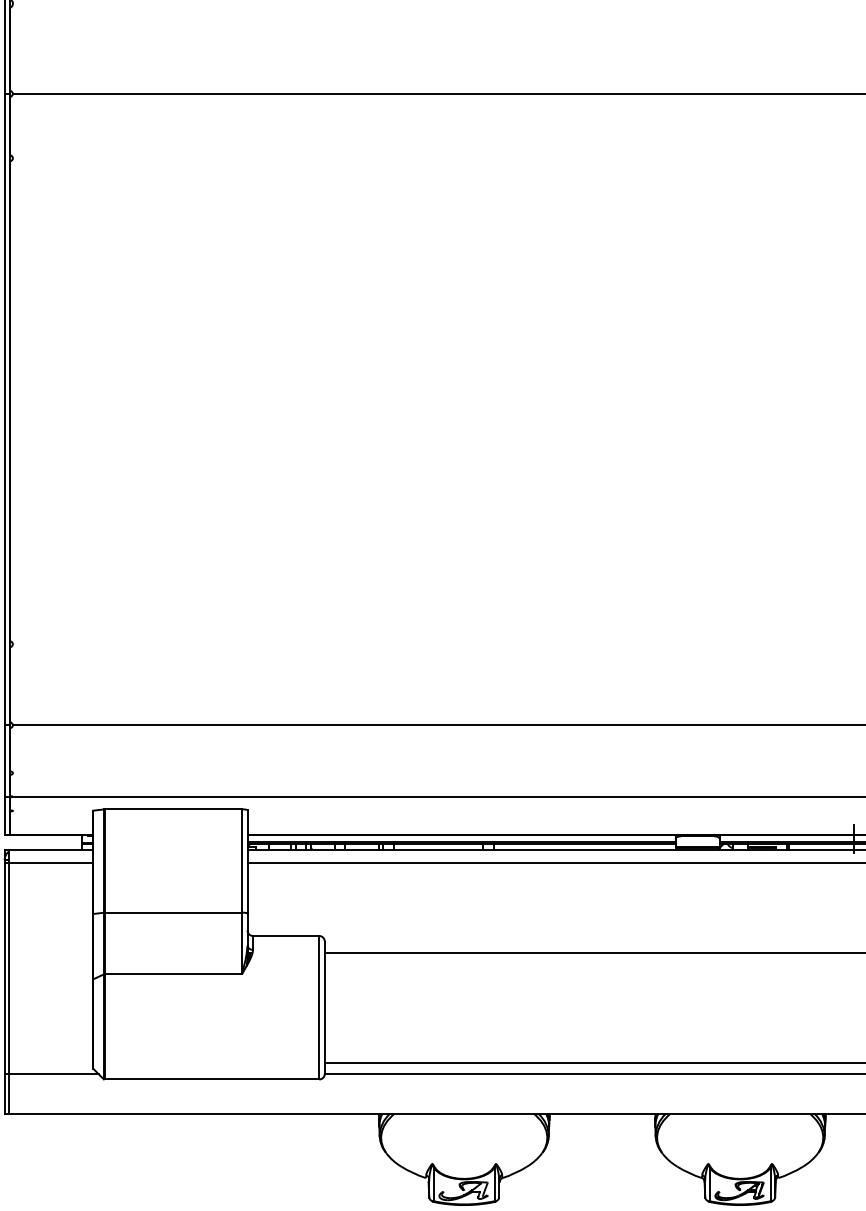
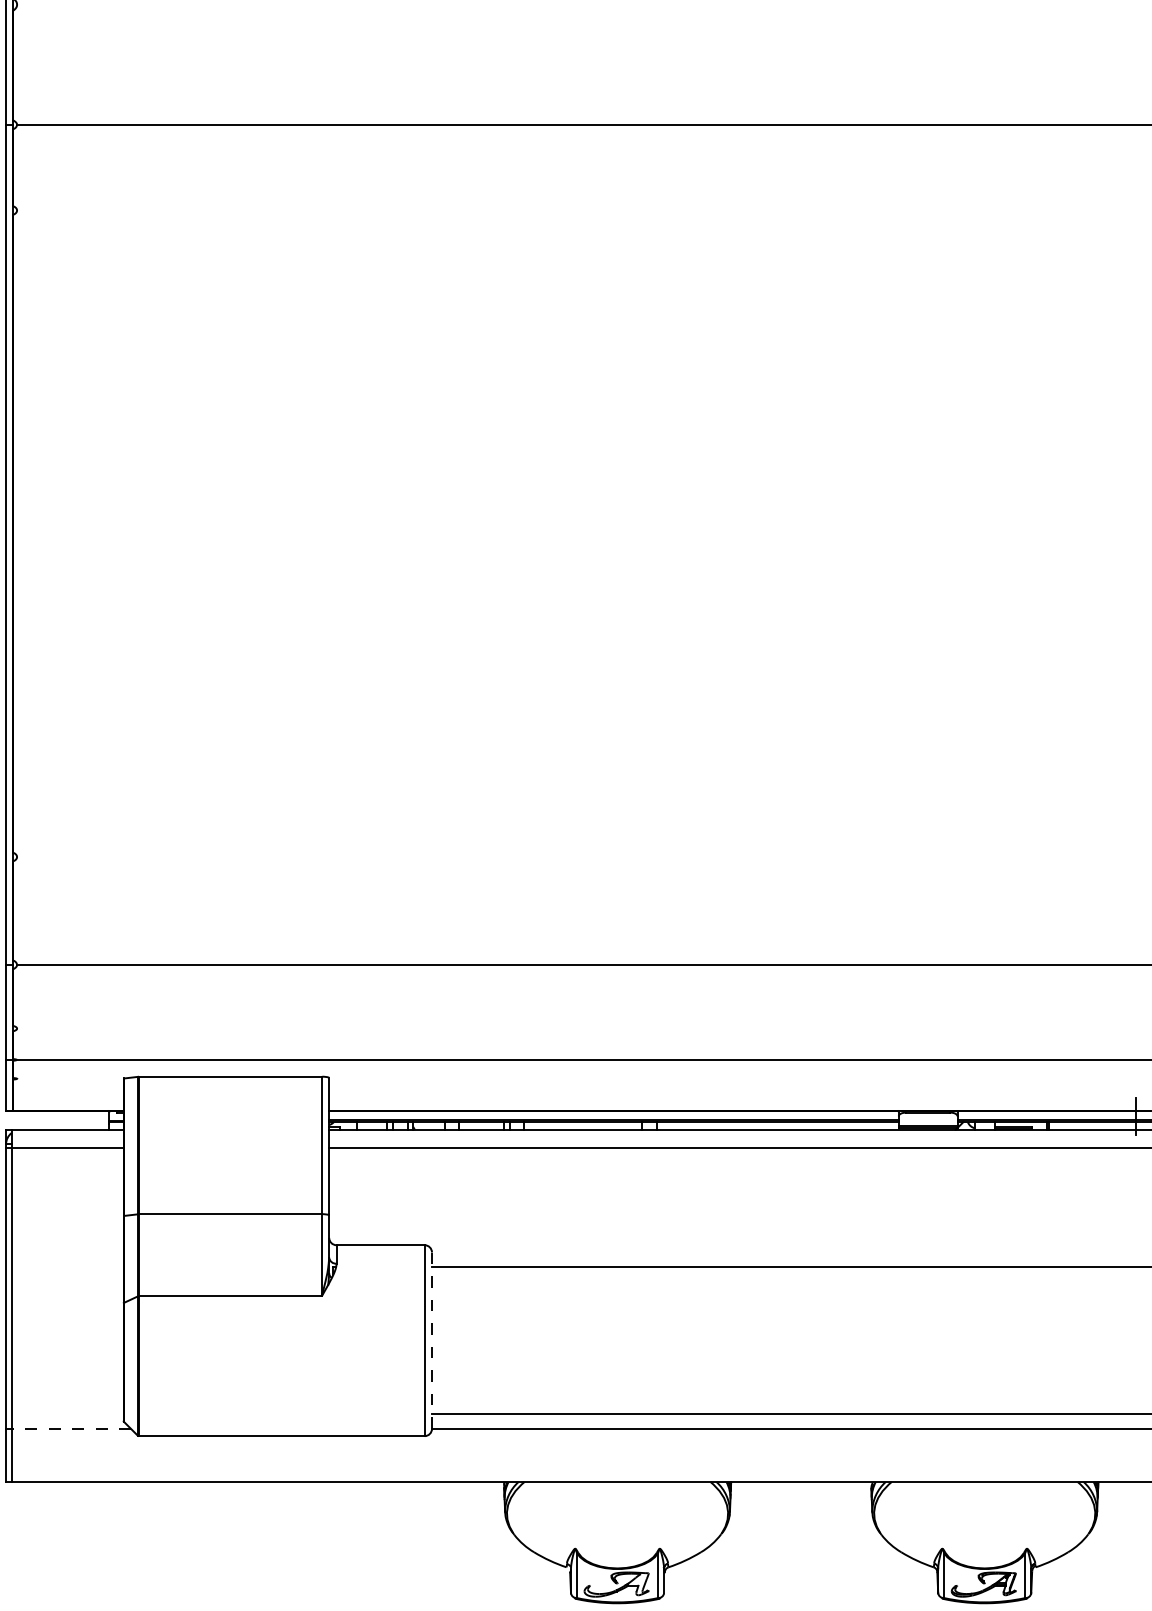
line: (325, 1008) -> (432, 1341), solid -> dashed
line: (53, 1073) -> (71, 1428), solid -> dashed

